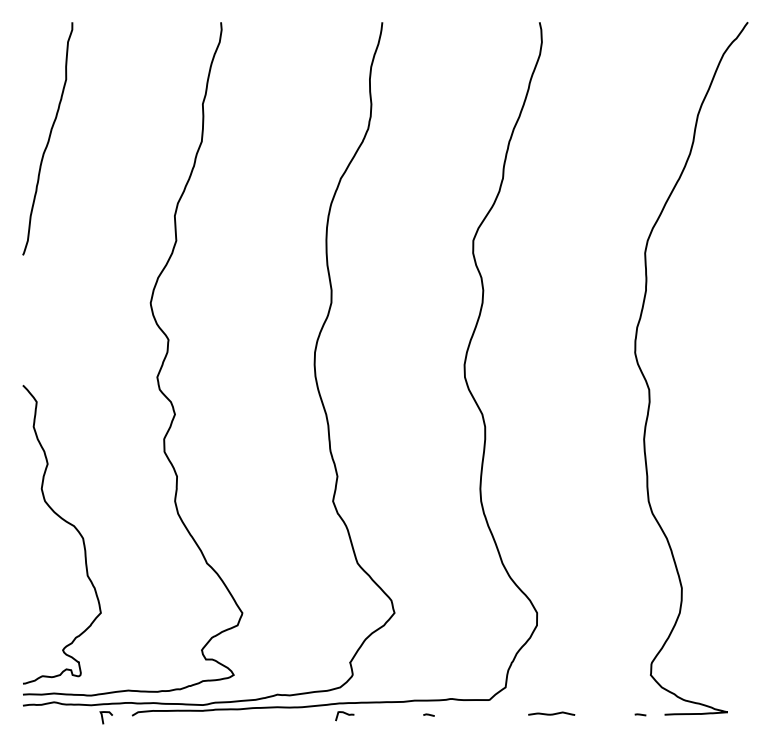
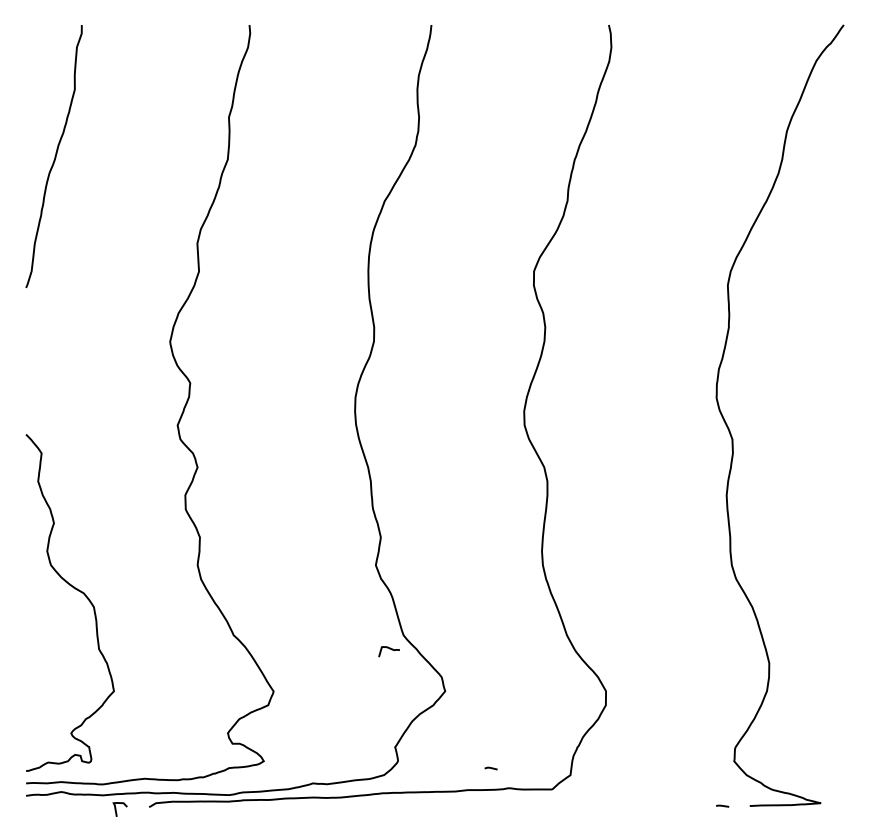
curve: (552, 713) -> (623, 804), removed
curve: (345, 714) -> (389, 649), moved
line: (428, 715) -> (490, 768), moved

